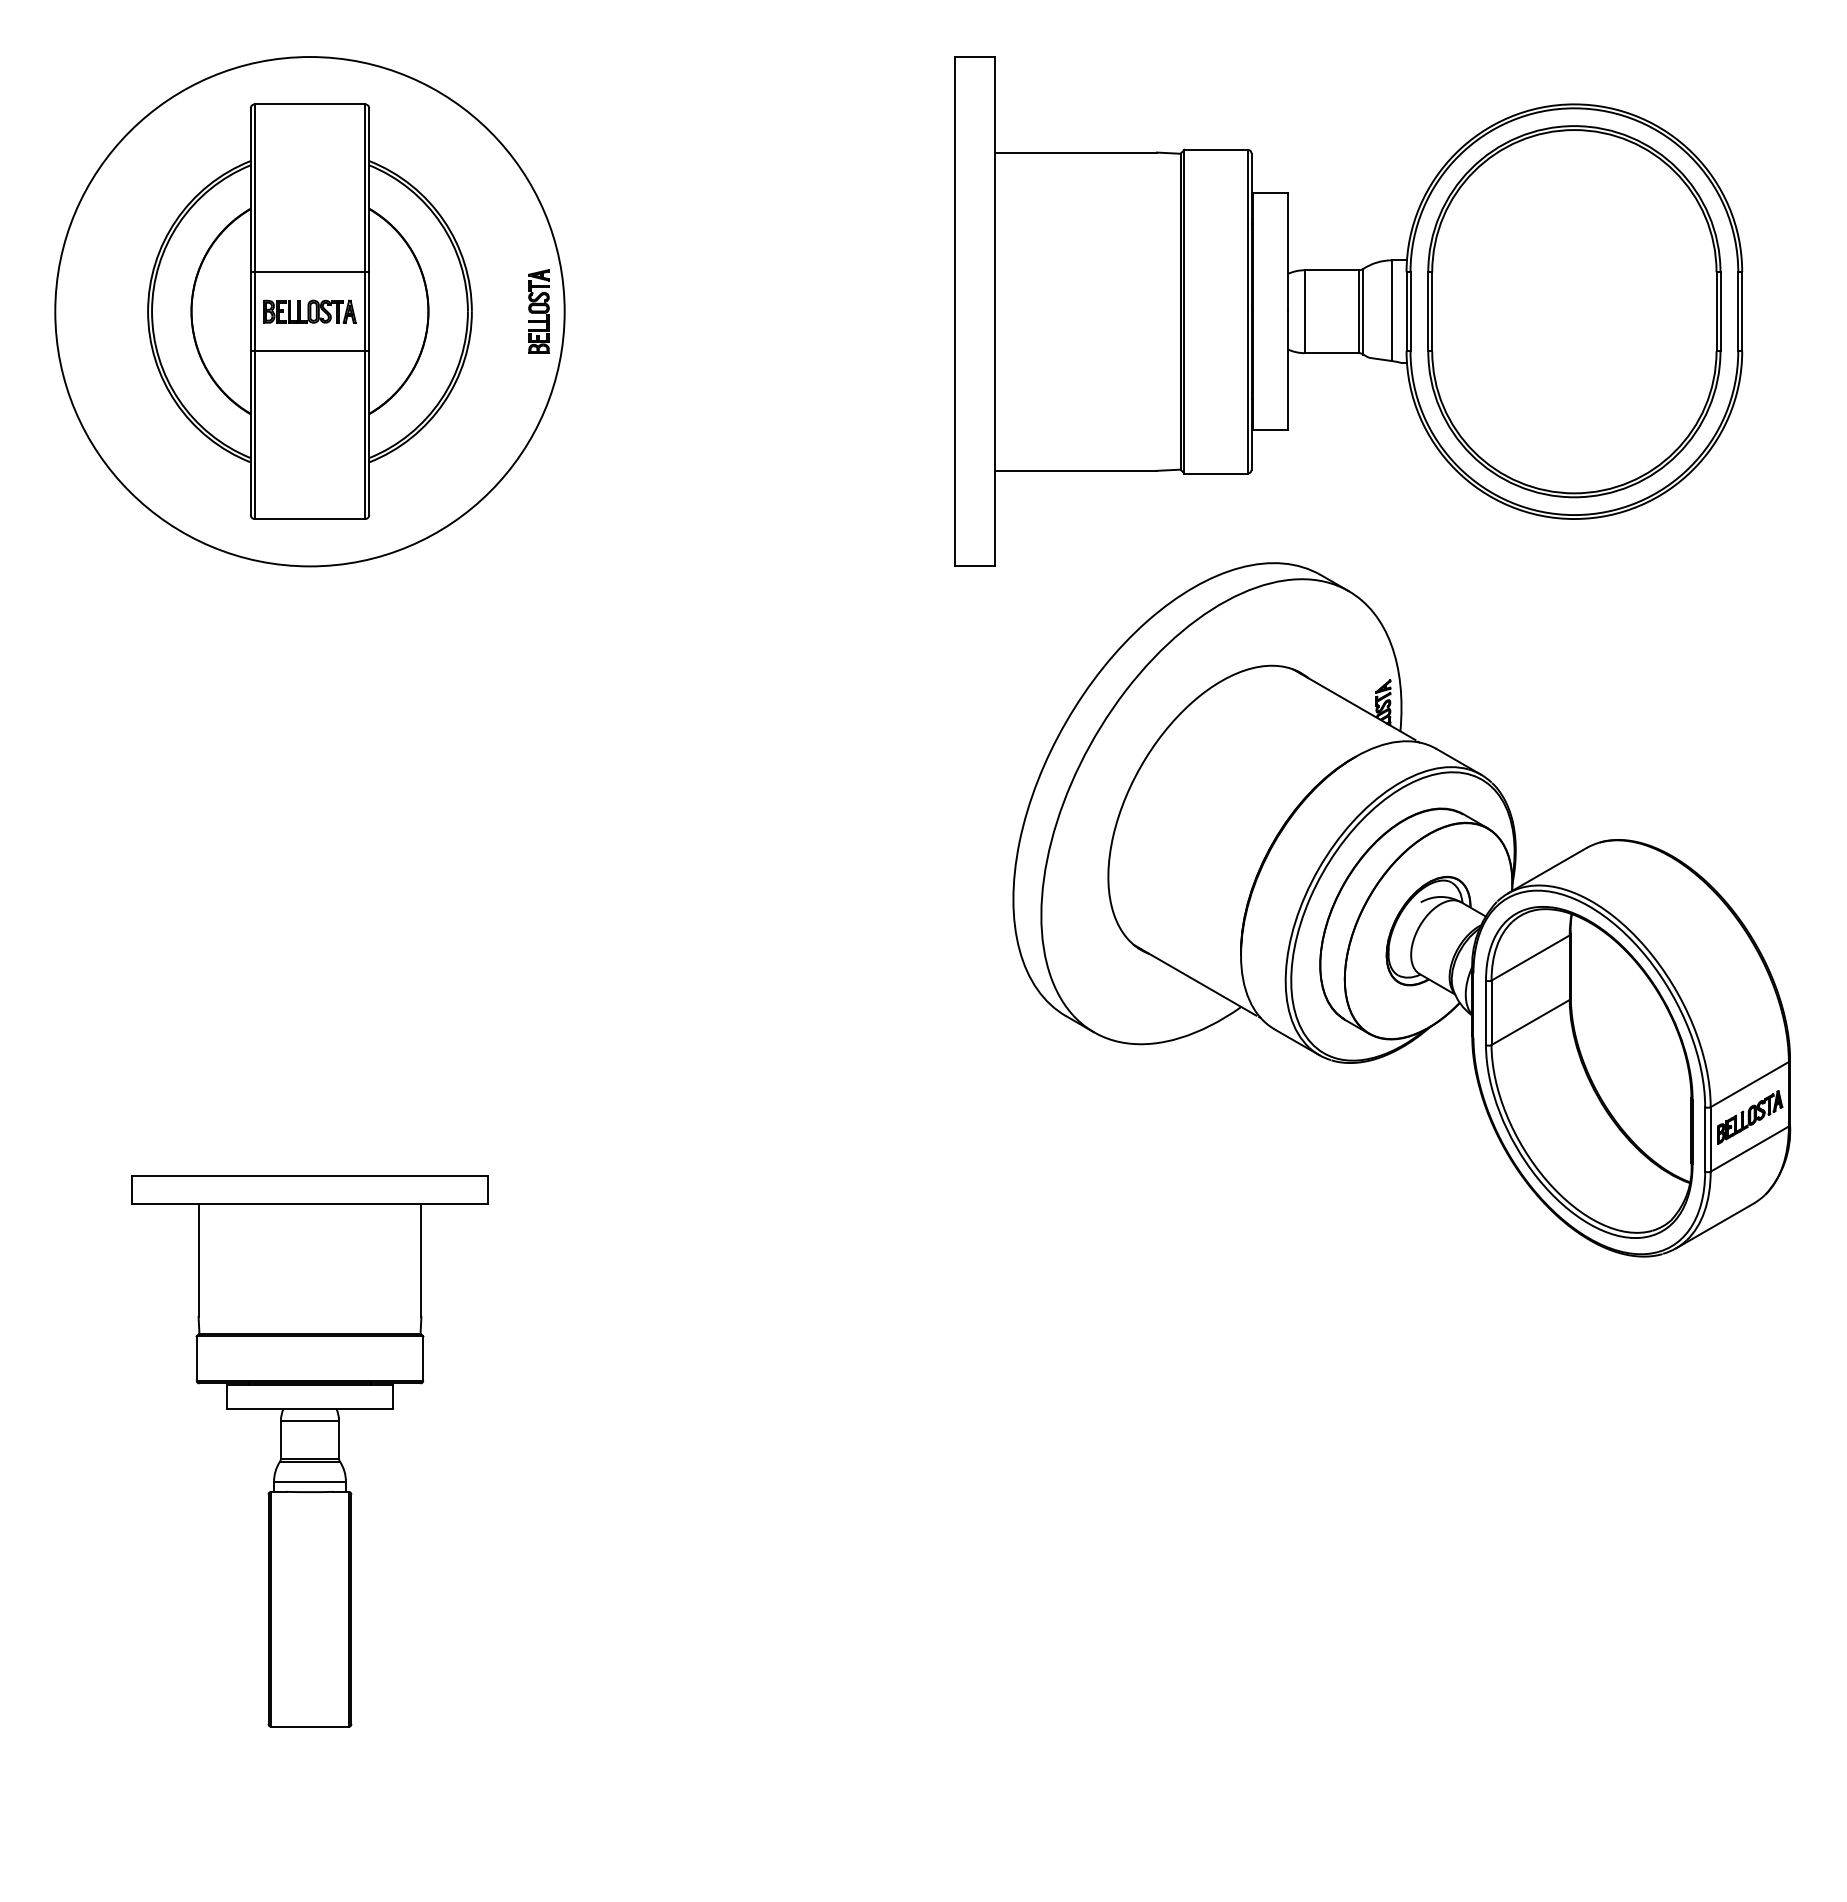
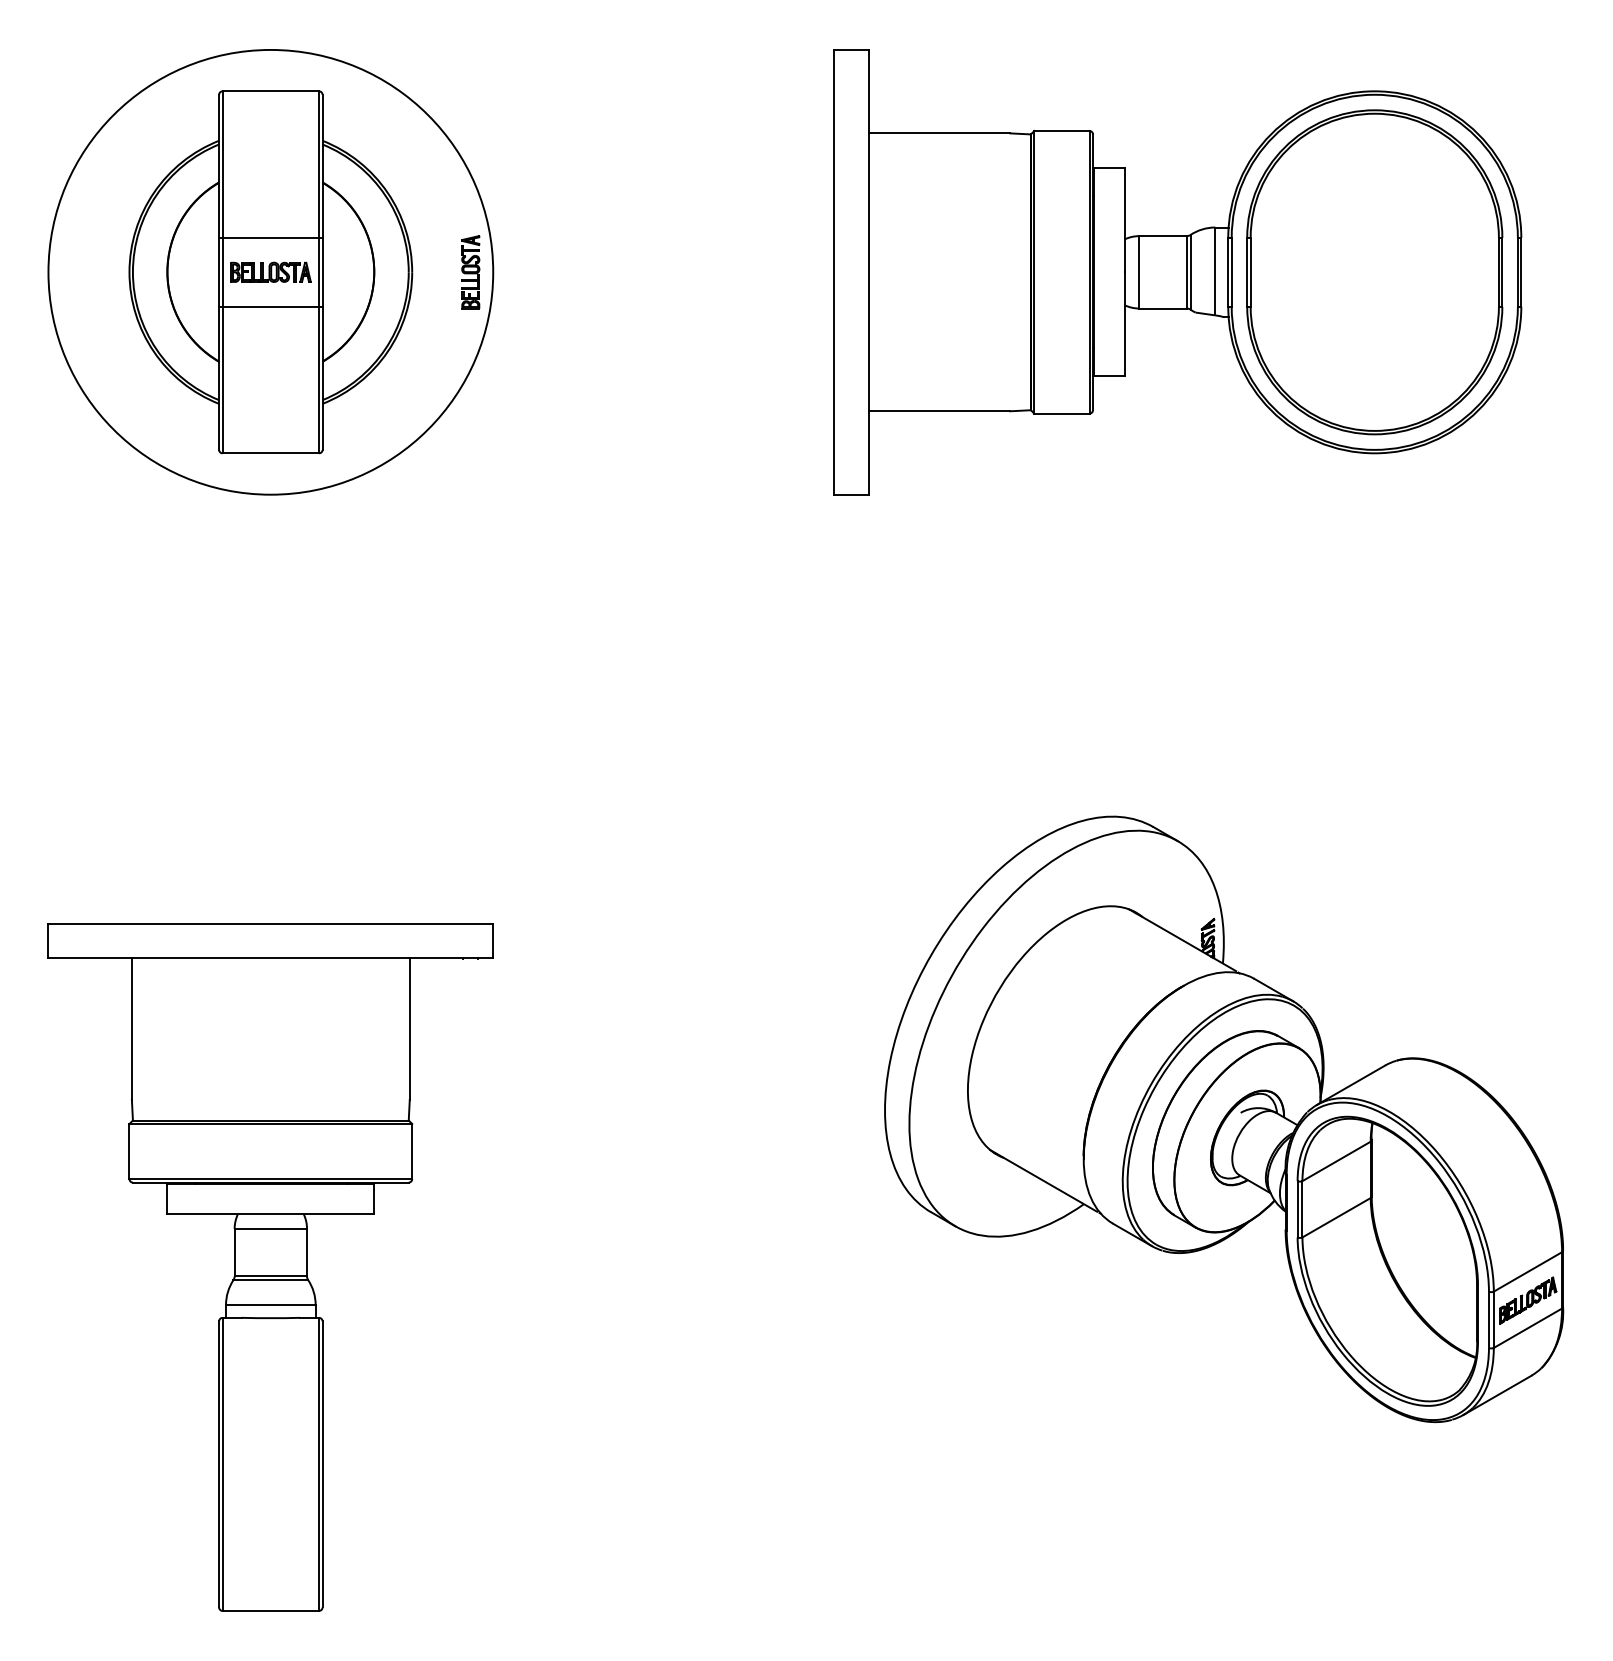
part: (1401, 909) -> (1223, 1119), moved
part: (309, 1451) -> (270, 1267), size x1.43

